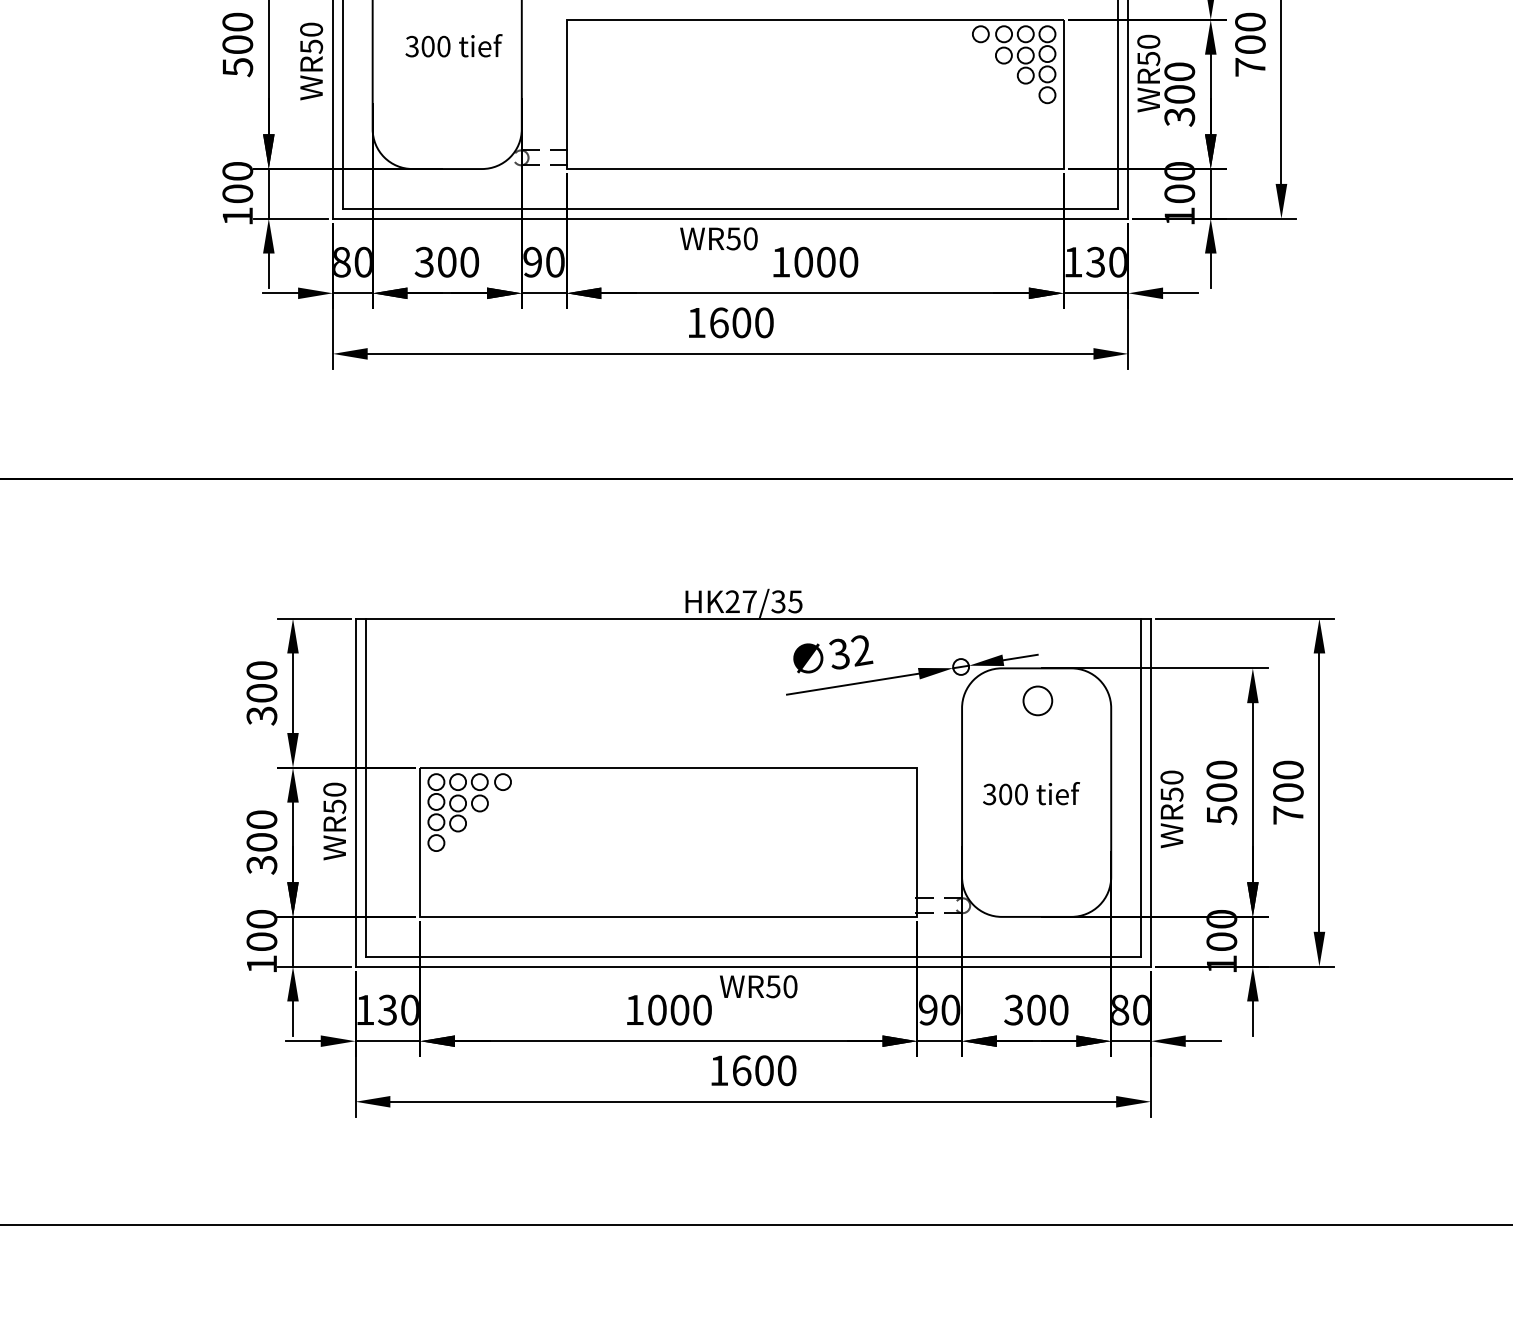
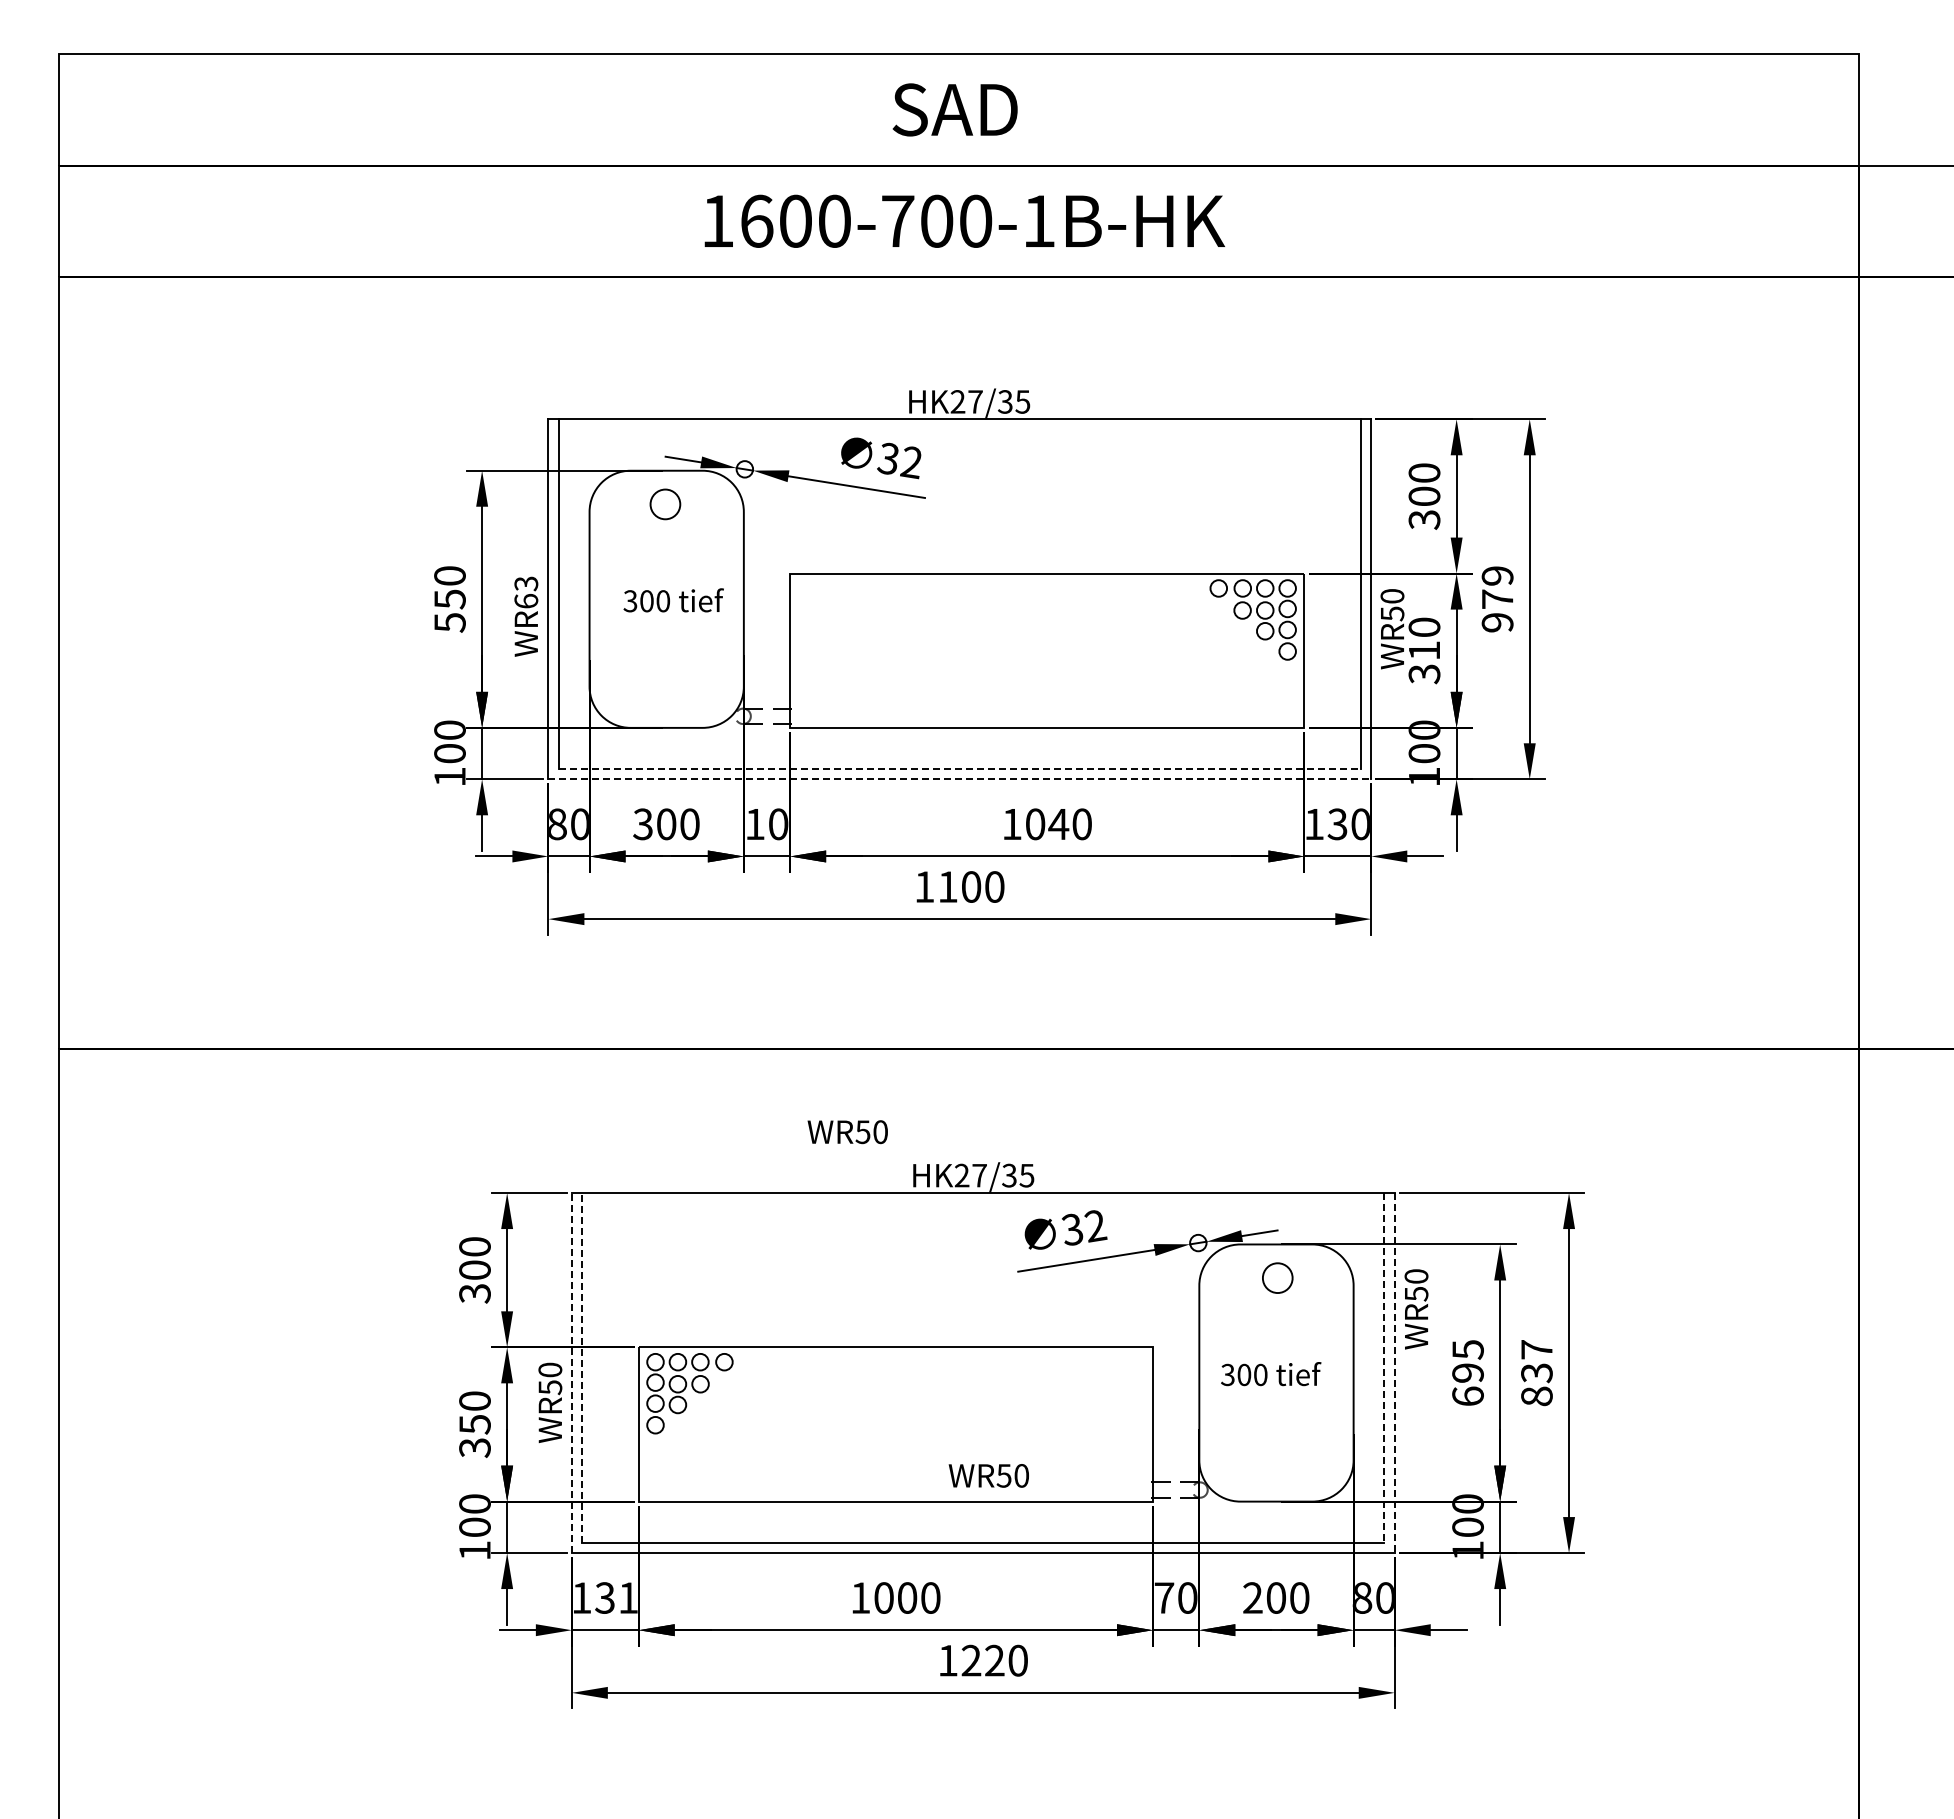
text: (311, 38) -> (526, 592), WR50 -> WR63
text: (237, 44) -> (449, 599), 500 -> 550
text: (1250, 44) -> (1497, 599), 700 -> 979
text: (1179, 94) -> (1424, 650), 300 -> 310
line: (731, 209) -> (960, 769), solid -> dashed
line: (731, 218) -> (960, 779), solid -> dashed
text: (718, 239) -> (847, 1132), moved
text: (532, 262) -> (754, 824), 90 -> 10
text: (825, 262) -> (1058, 824), 1000 -> 1040
text: (718, 322) -> (947, 886), 1600 -> 1100
line: (365, 787) -> (582, 1367), solid -> dashed
line: (1141, 787) -> (1384, 1367), solid -> dashed
line: (355, 792) -> (571, 1372), solid -> dashed
line: (1150, 793) -> (1394, 1373), solid -> dashed
text: (1221, 793) -> (1467, 1373), 500 -> 695
text: (1287, 793) -> (1536, 1373), 700 -> 837
text: (1171, 809) -> (1416, 1309), moved
text: (261, 842) -> (474, 1424), 300 -> 350
text: (758, 986) -> (988, 1475), moved
text: (410, 1009) -> (628, 1597), 130 -> 131
text: (928, 1009) -> (1164, 1597), 90 -> 70
text: (1013, 1009) -> (1252, 1597), 300 -> 200
text: (752, 1070) -> (982, 1660), 1600 -> 1220

